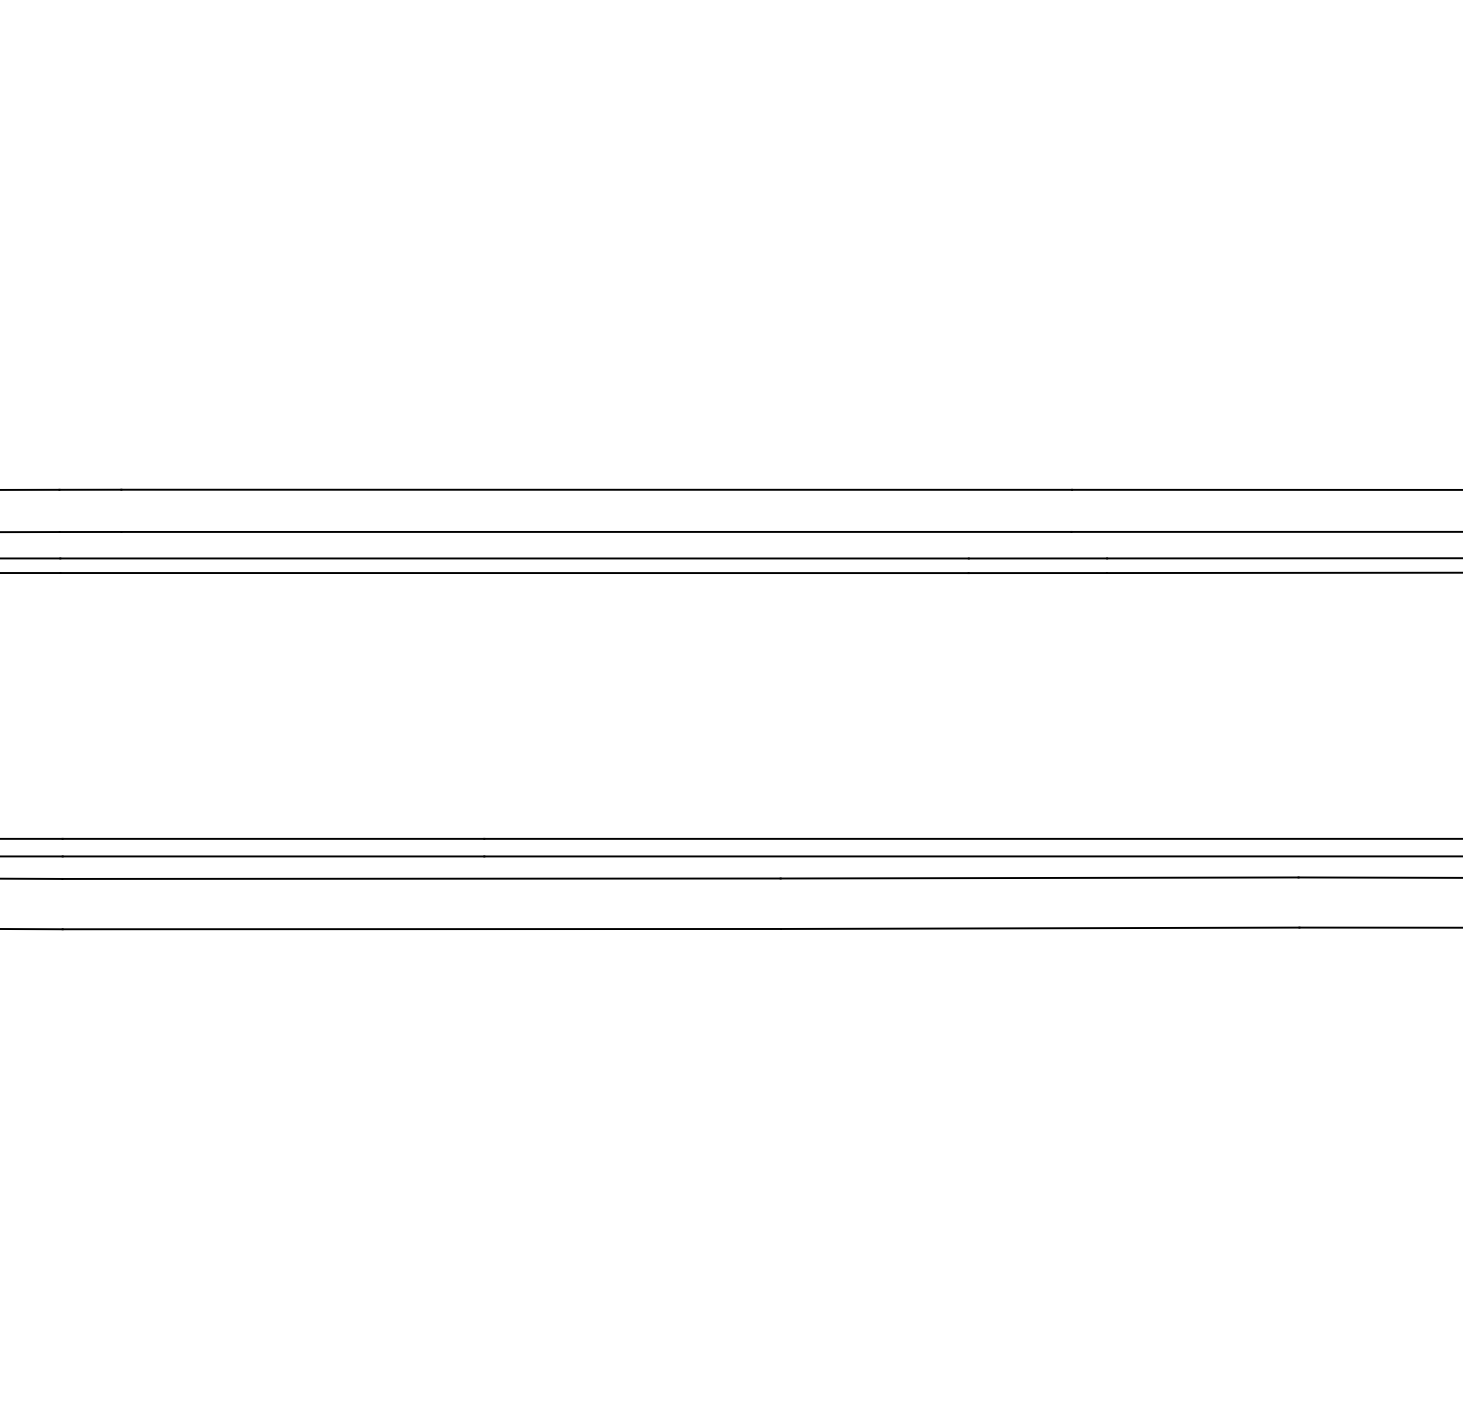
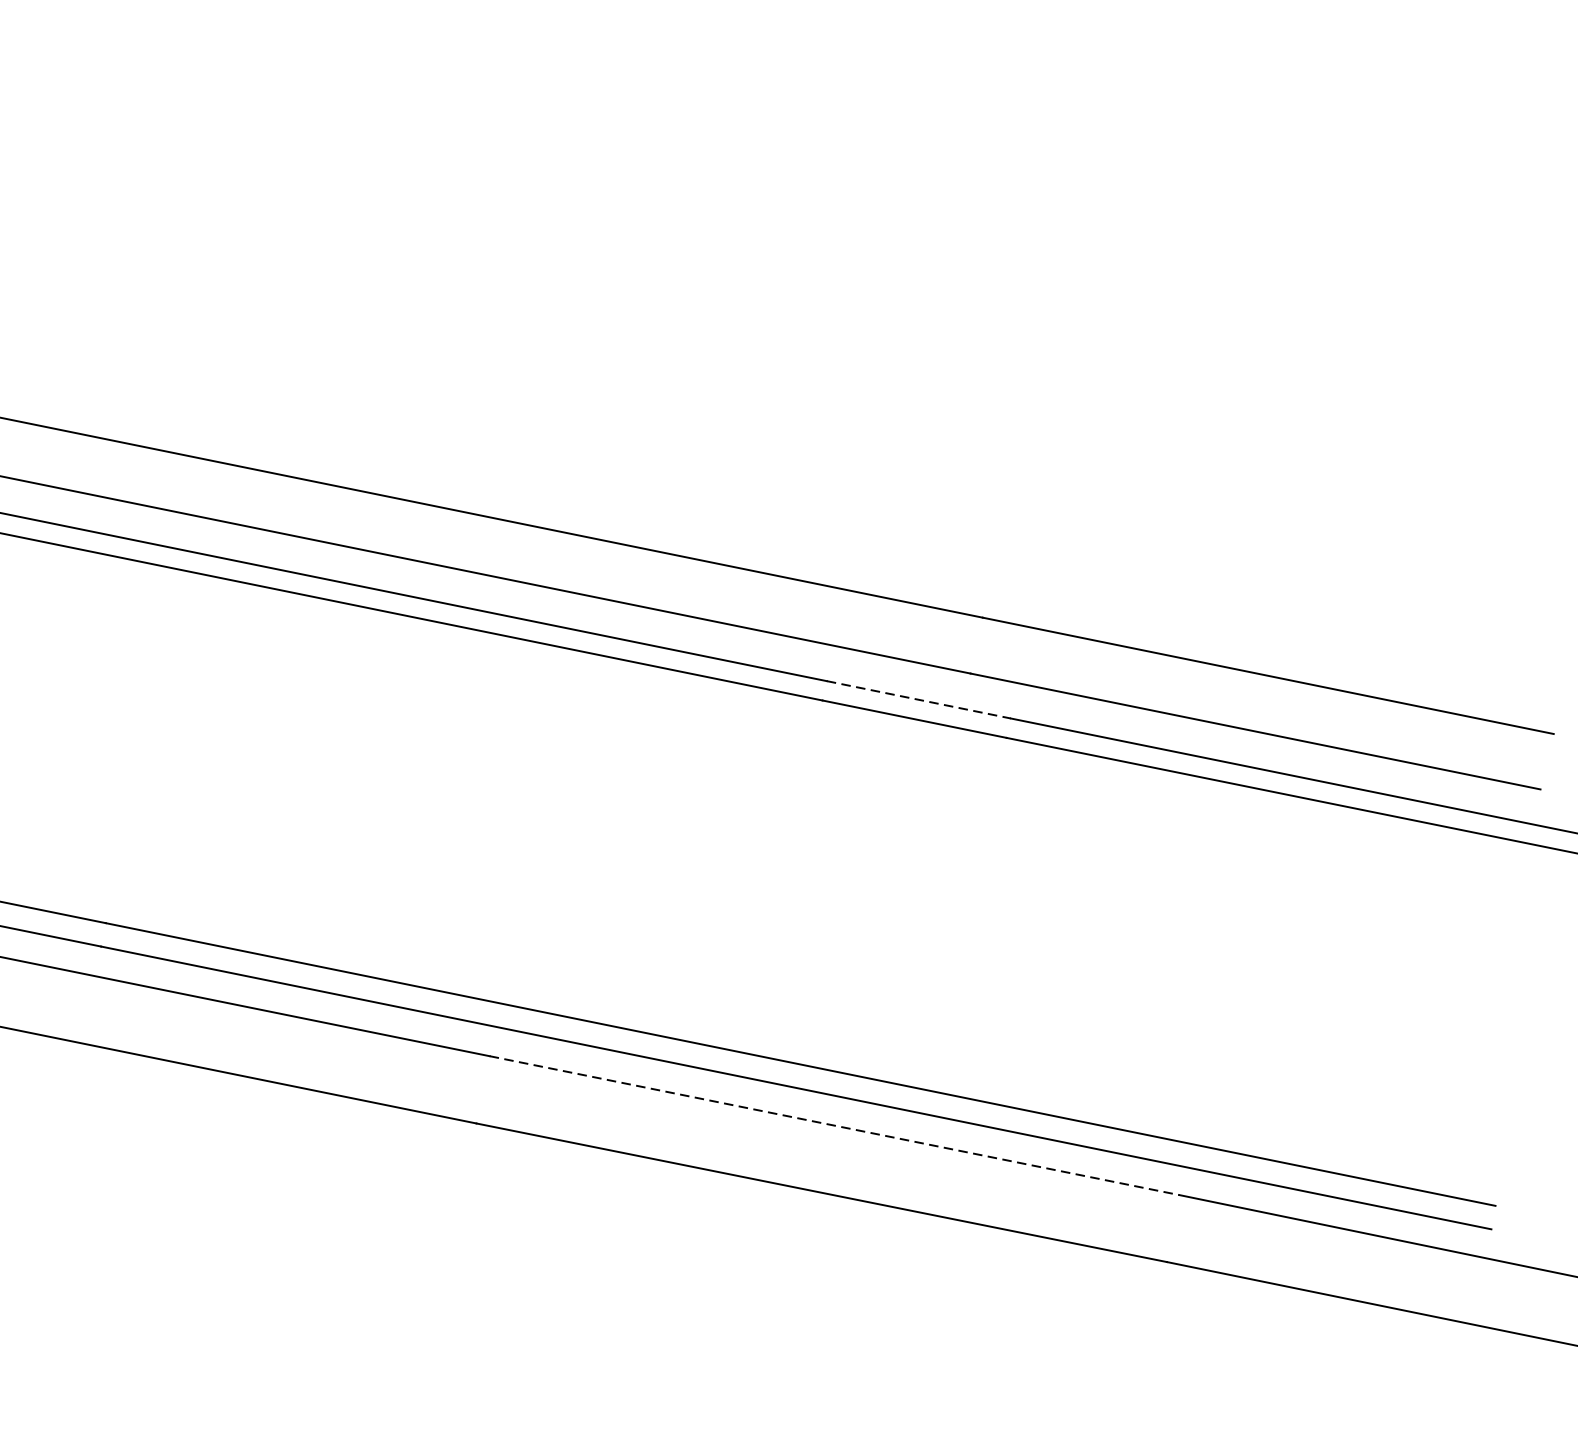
line: (1038, 558) -> (919, 700), solid -> dashed
line: (1039, 877) -> (834, 1124), solid -> dashed

